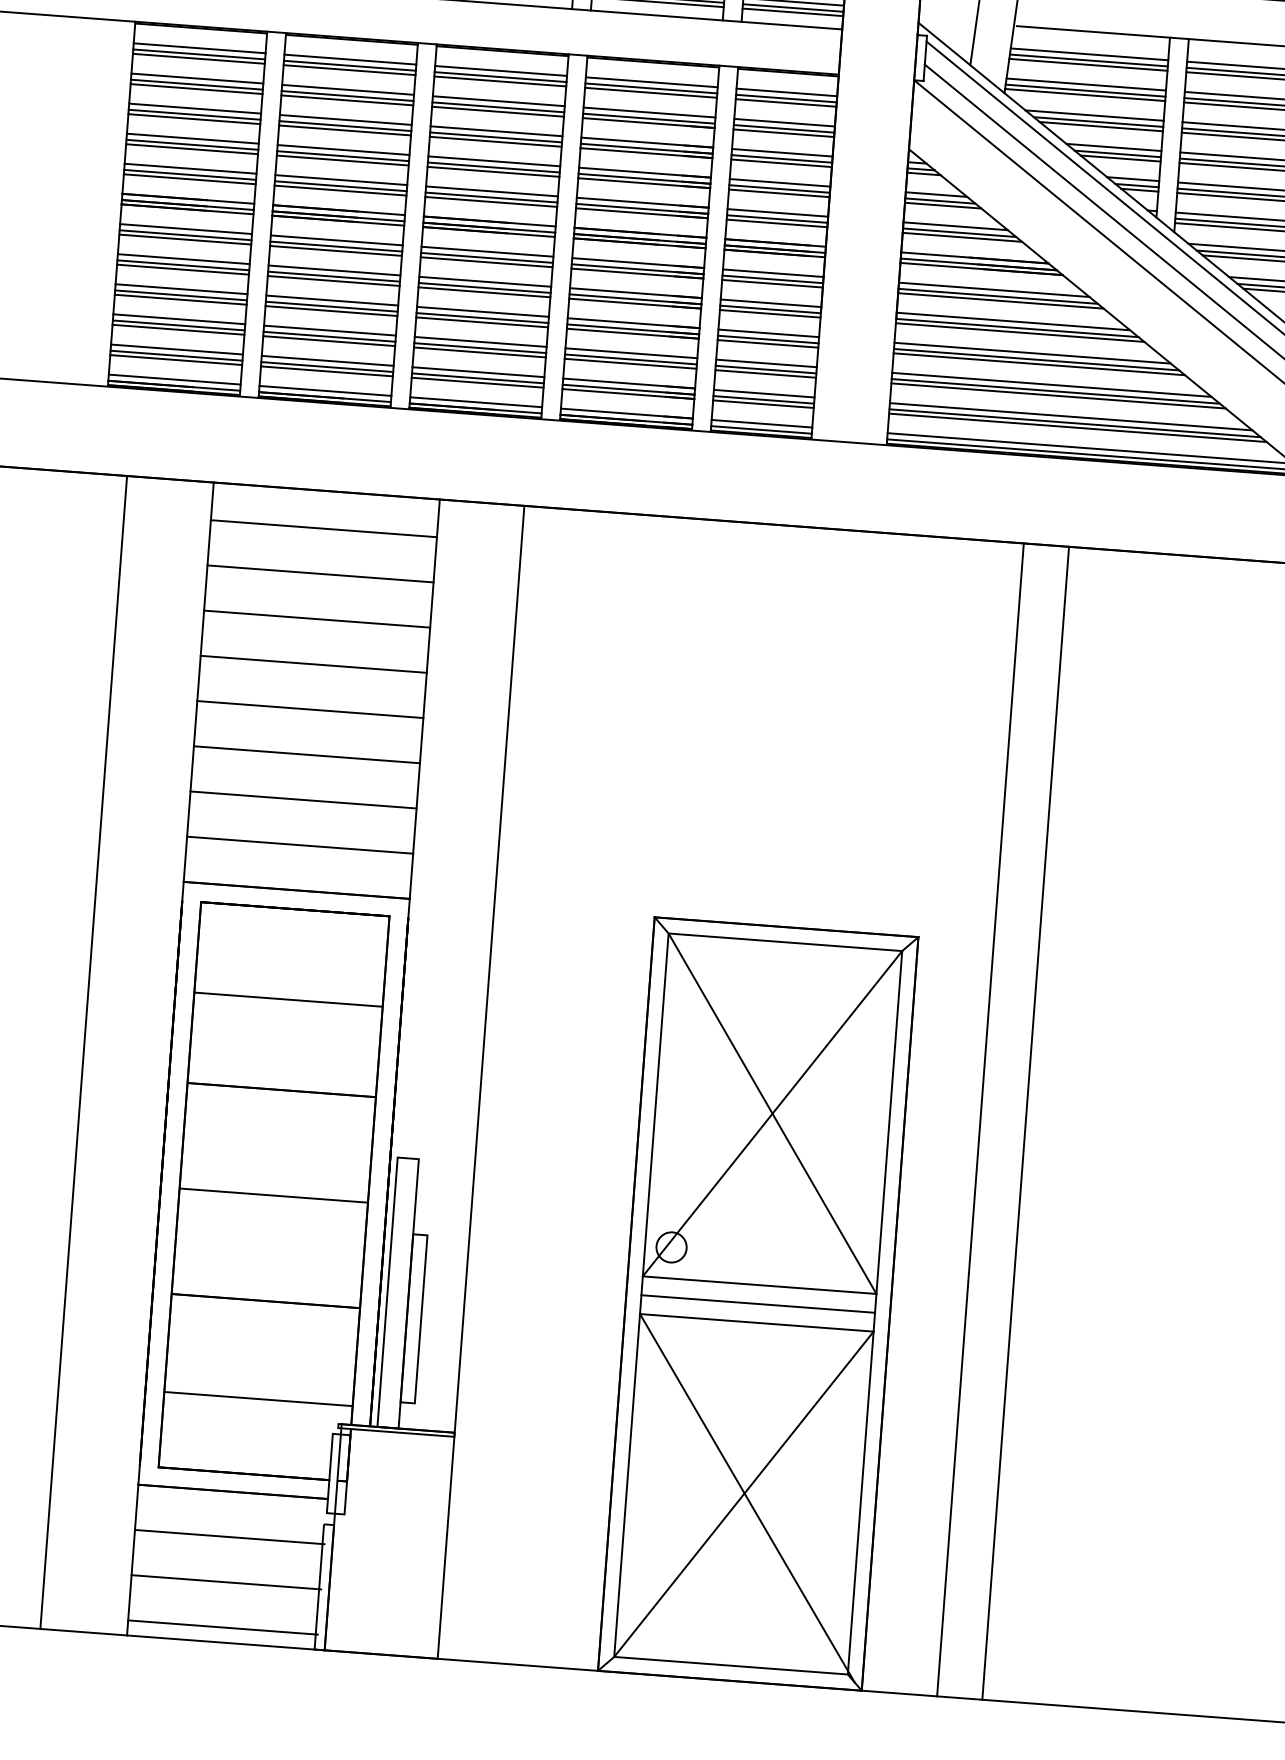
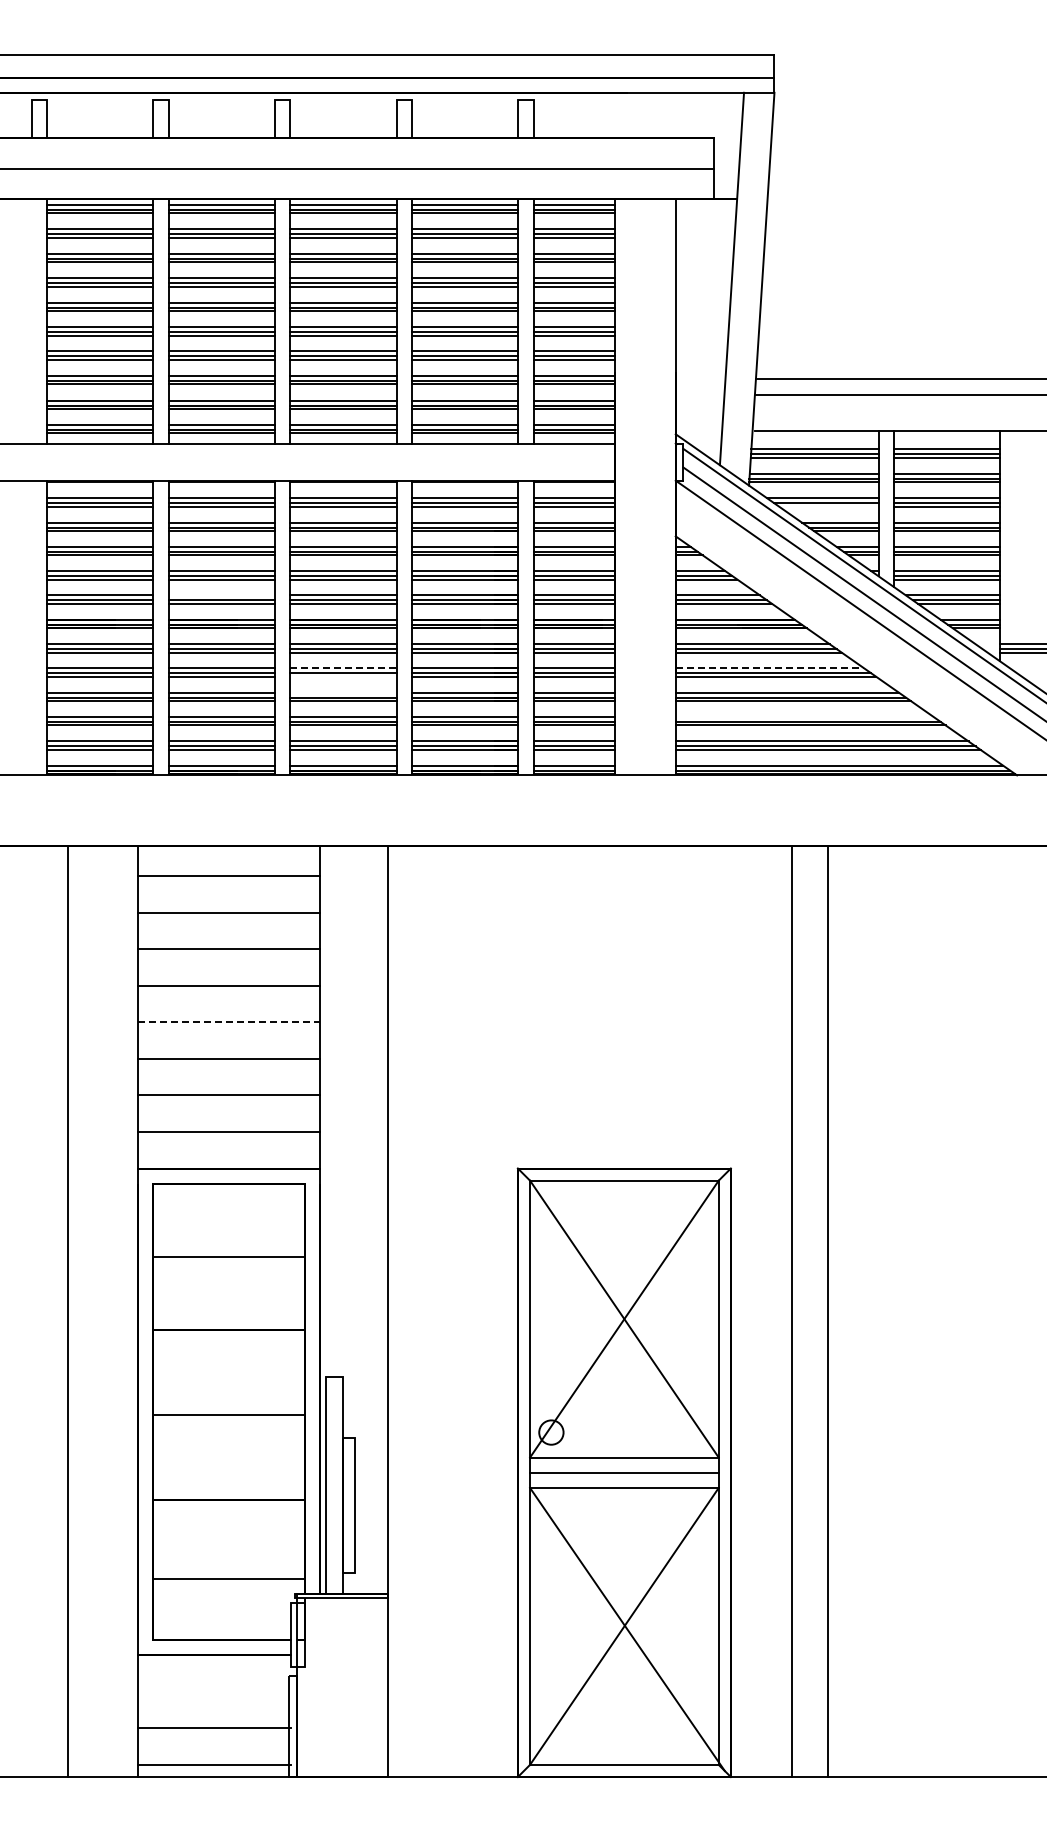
line: (1100, 126) -> (828, 506), removed
line: (341, 180) -> (221, 595), removed
line: (485, 281) -> (343, 668), solid -> dashed
line: (484, 291) -> (343, 676), removed
line: (483, 311) -> (343, 692), removed
line: (1014, 321) -> (770, 668), solid -> dashed
line: (1051, 384) -> (804, 716), removed
line: (311, 709) -> (229, 1022), solid -> dashed
line: (229, 1536) -> (213, 1691), removed

